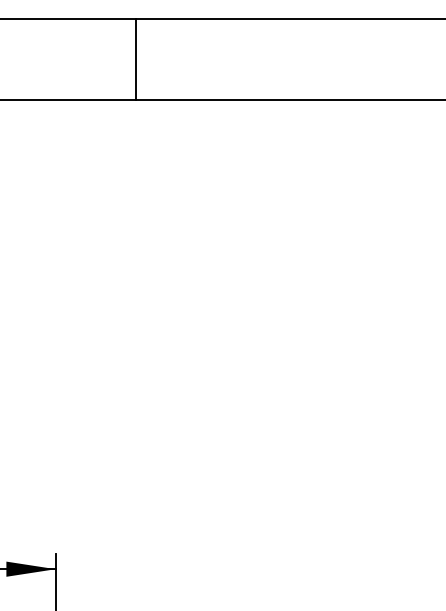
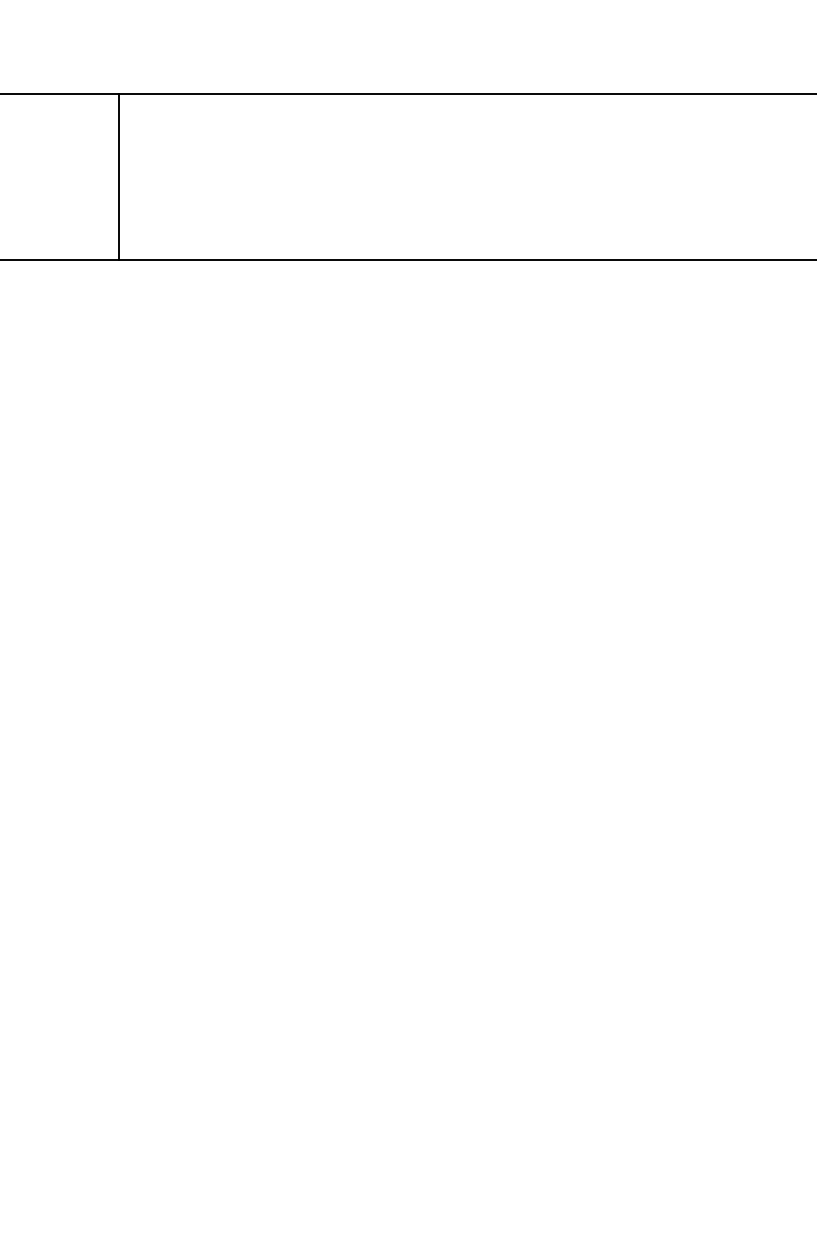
line: (136, 58) -> (118, 175), moved

